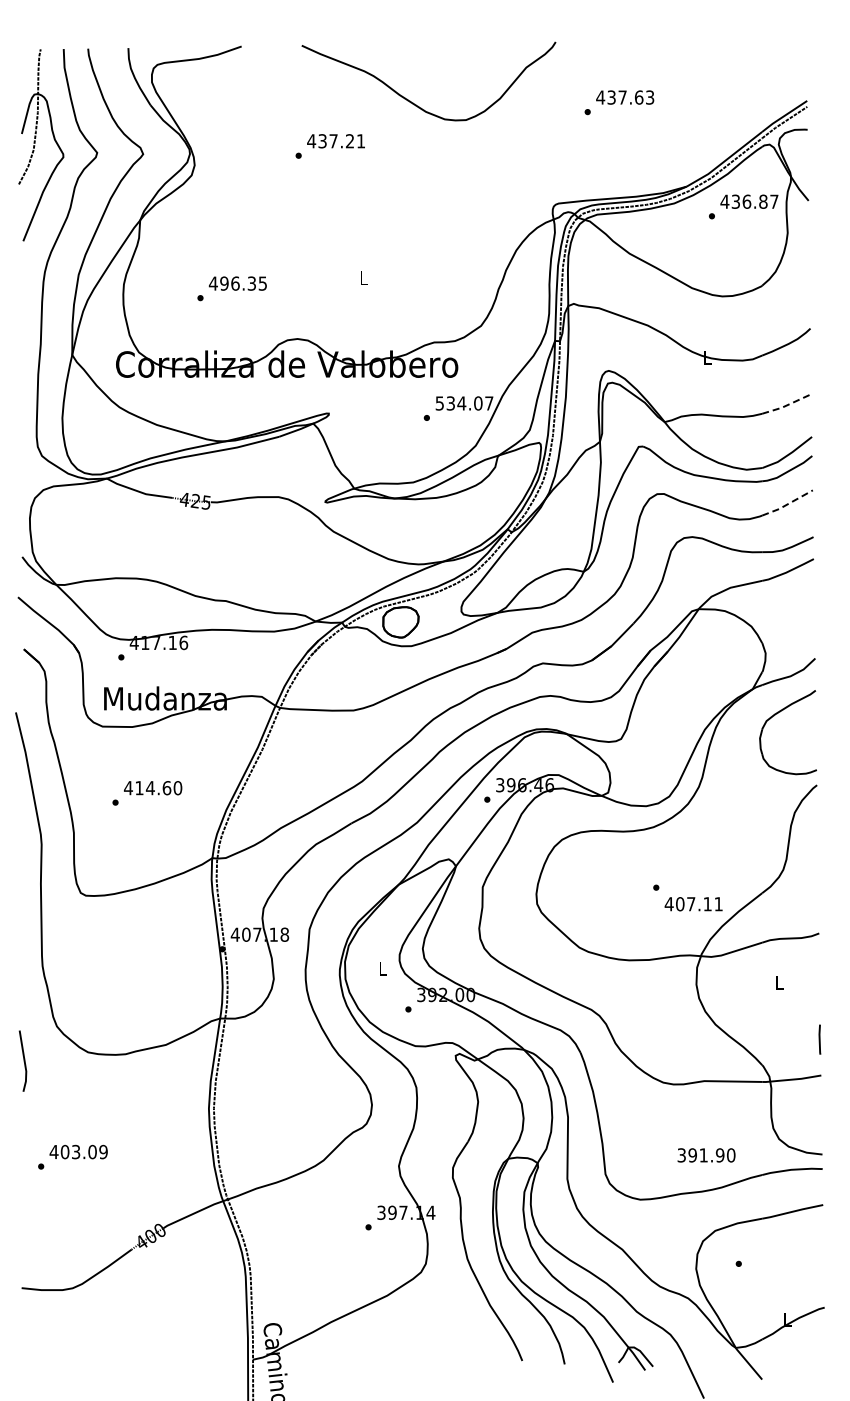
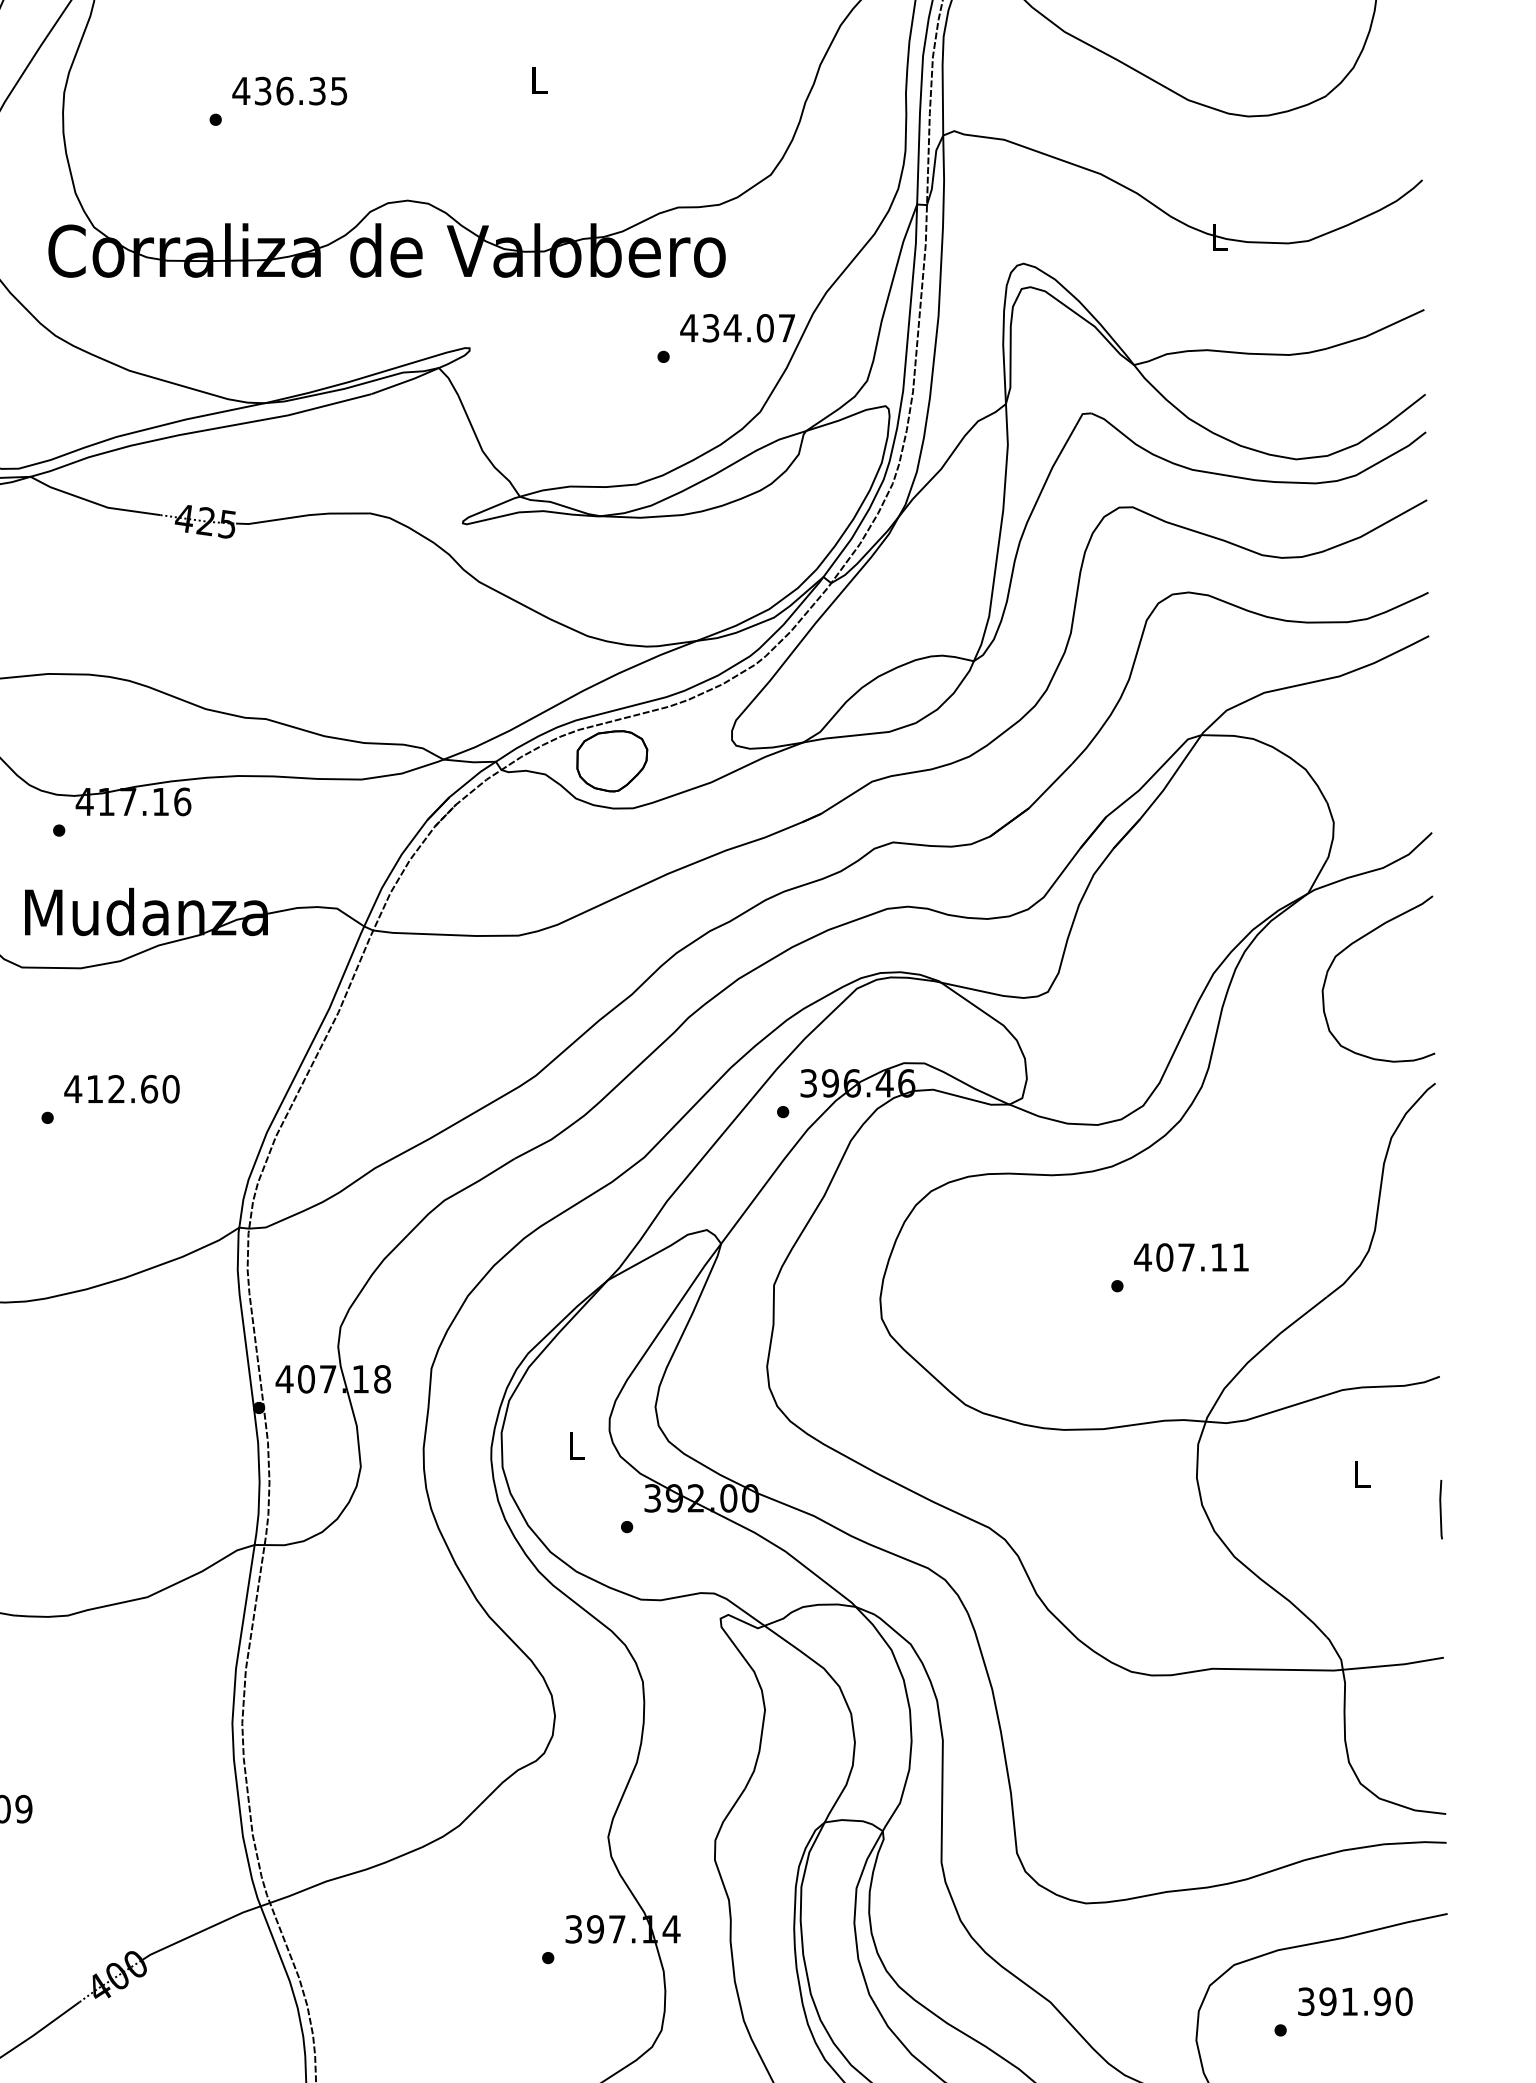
text: (224, 283) -> (263, 90), 496.35 -> 436.35
text: (439, 403) -> (688, 328), 534.07 -> 434.07
line: (787, 405) -> (1376, 332), dashed -> solid
line: (787, 504) -> (1376, 528), dashed -> solid
text: (149, 788) -> (114, 1089), 414.60 -> 412.60
text: (693, 904) -> (1191, 1258), moved
line: (819, 1039) -> (1440, 1509), moved
text: (706, 1155) -> (1355, 2001), moved

